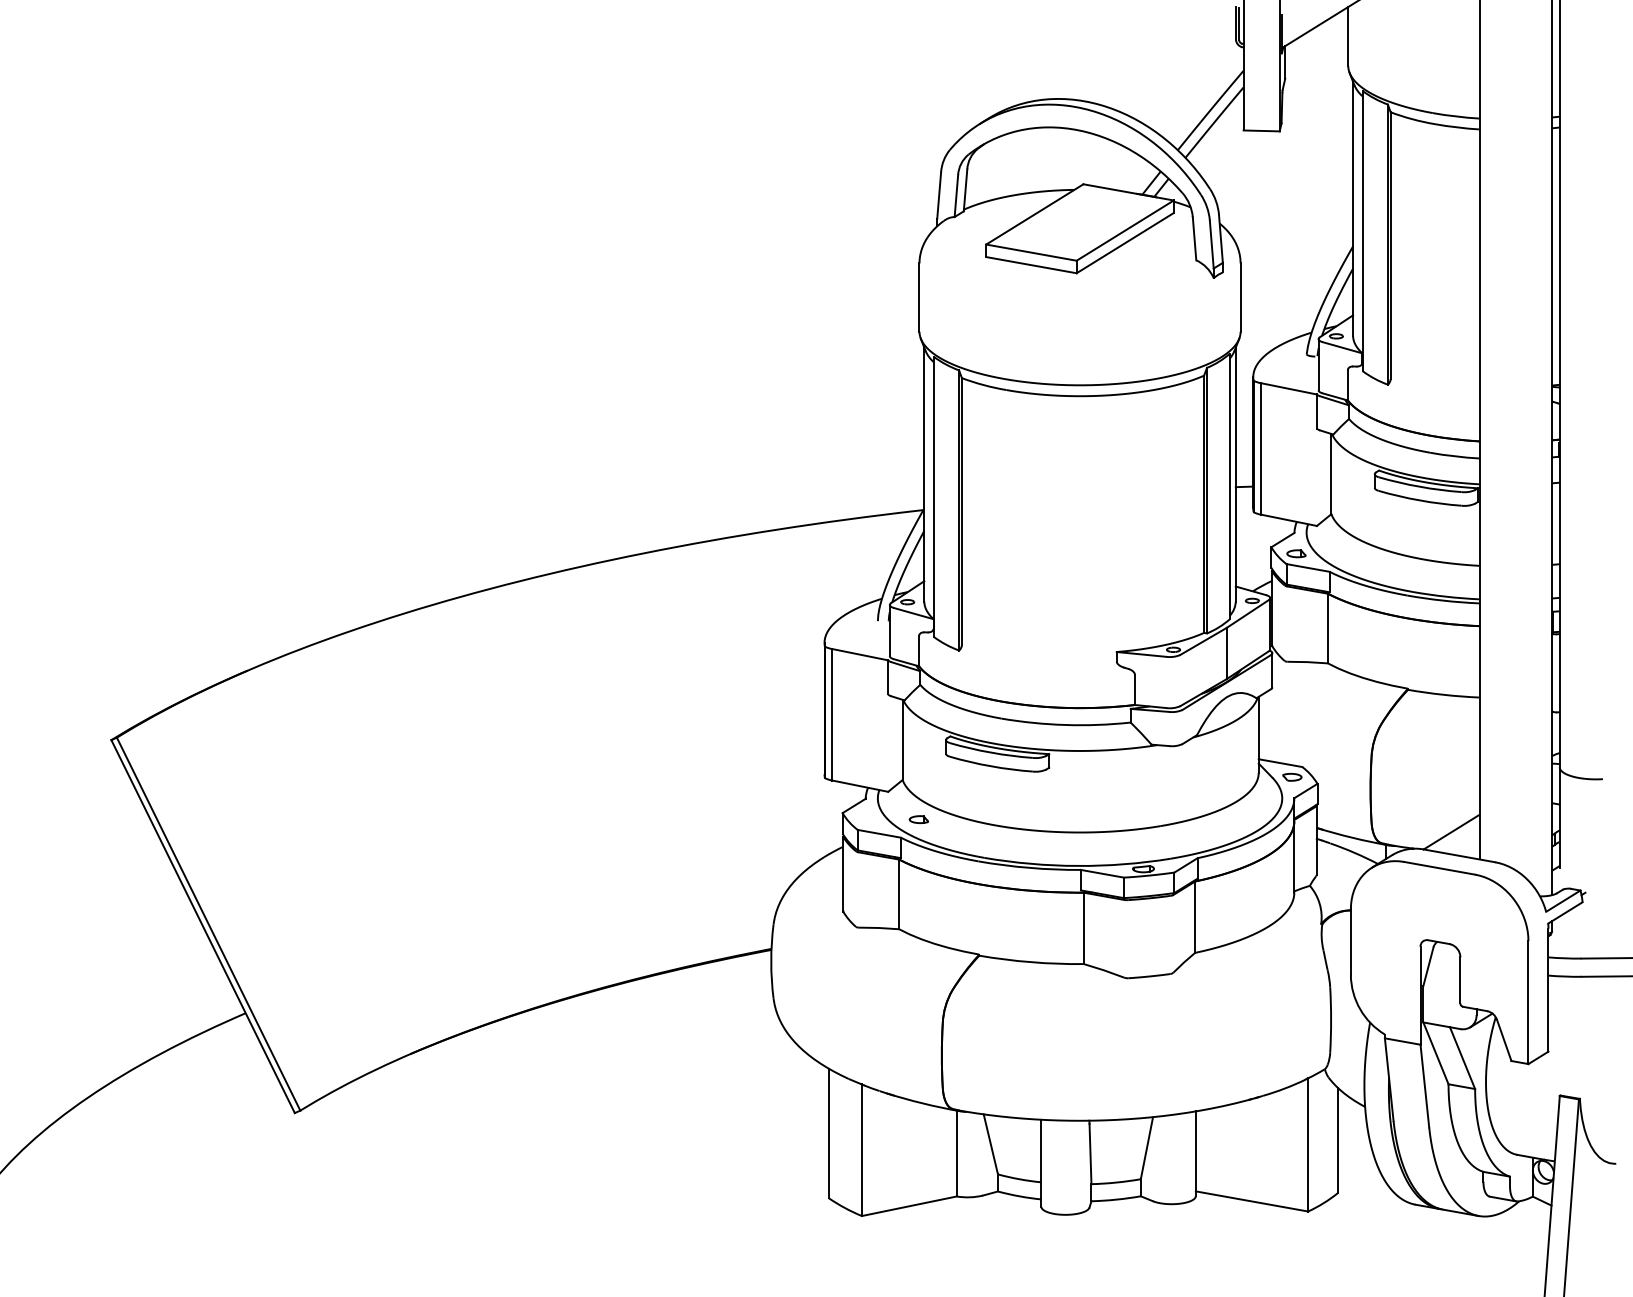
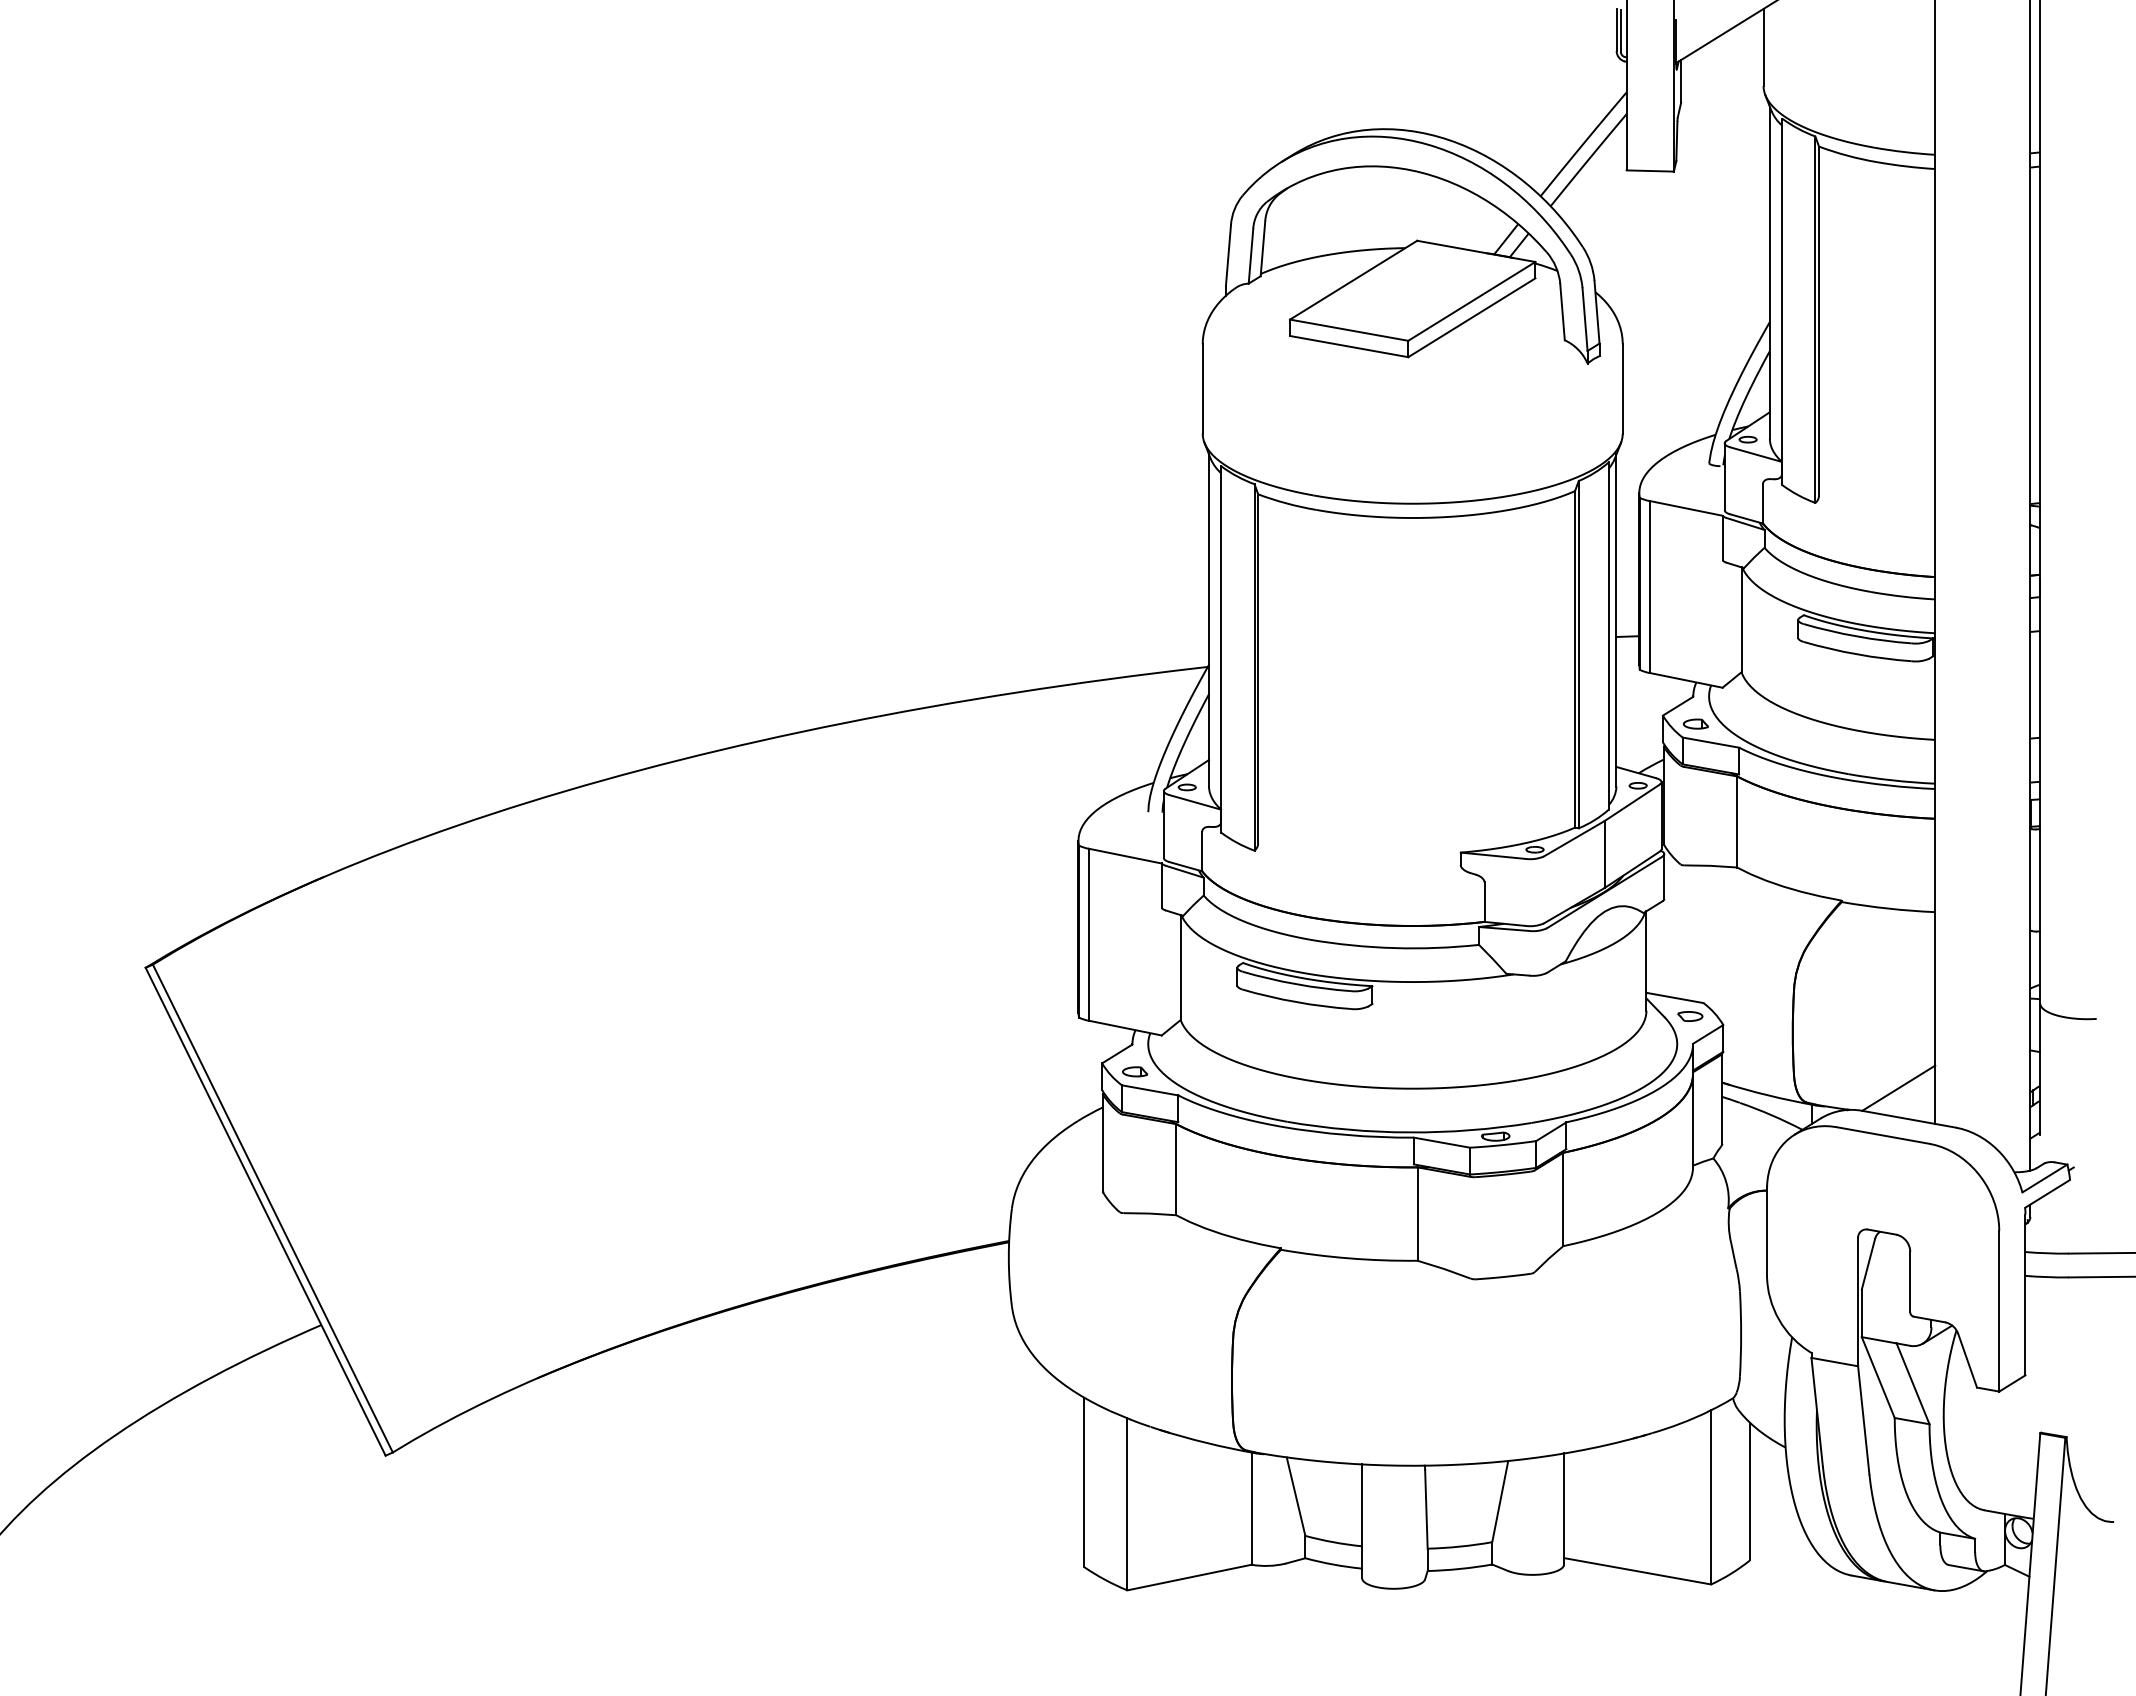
part: (918, 819) -> (1134, 1071), moved

